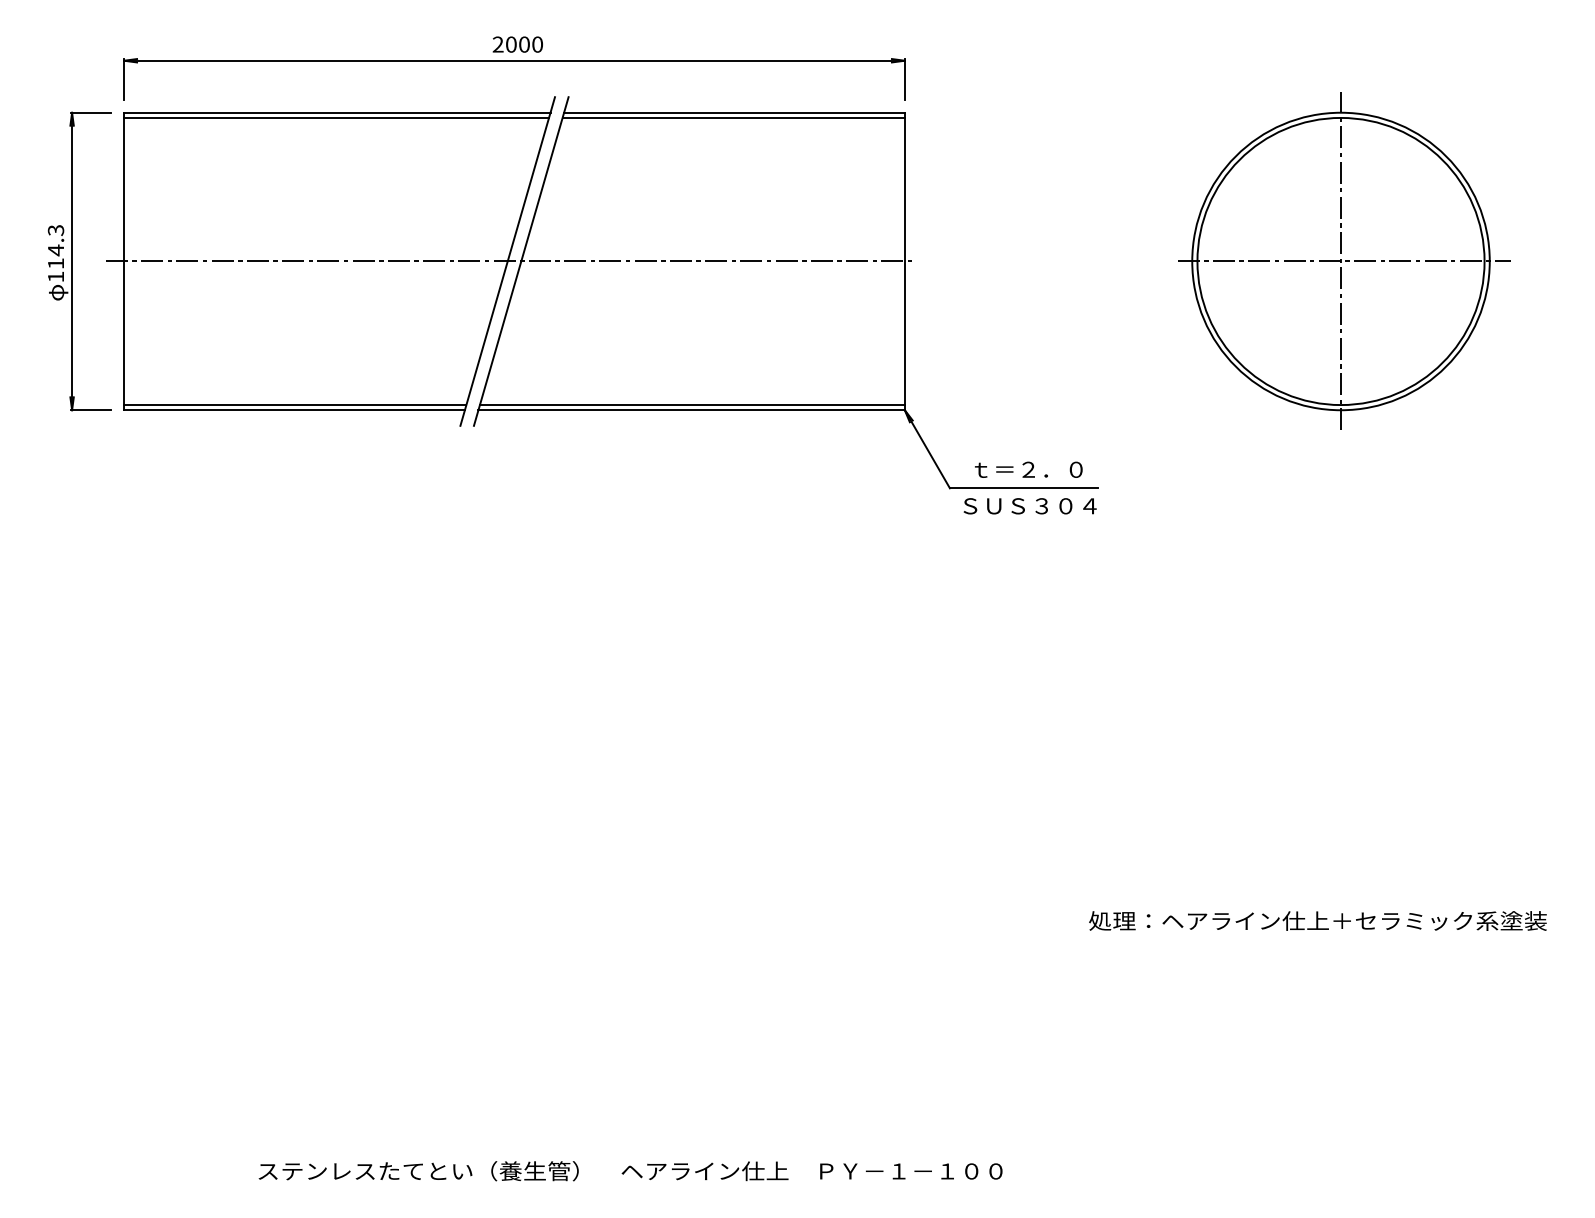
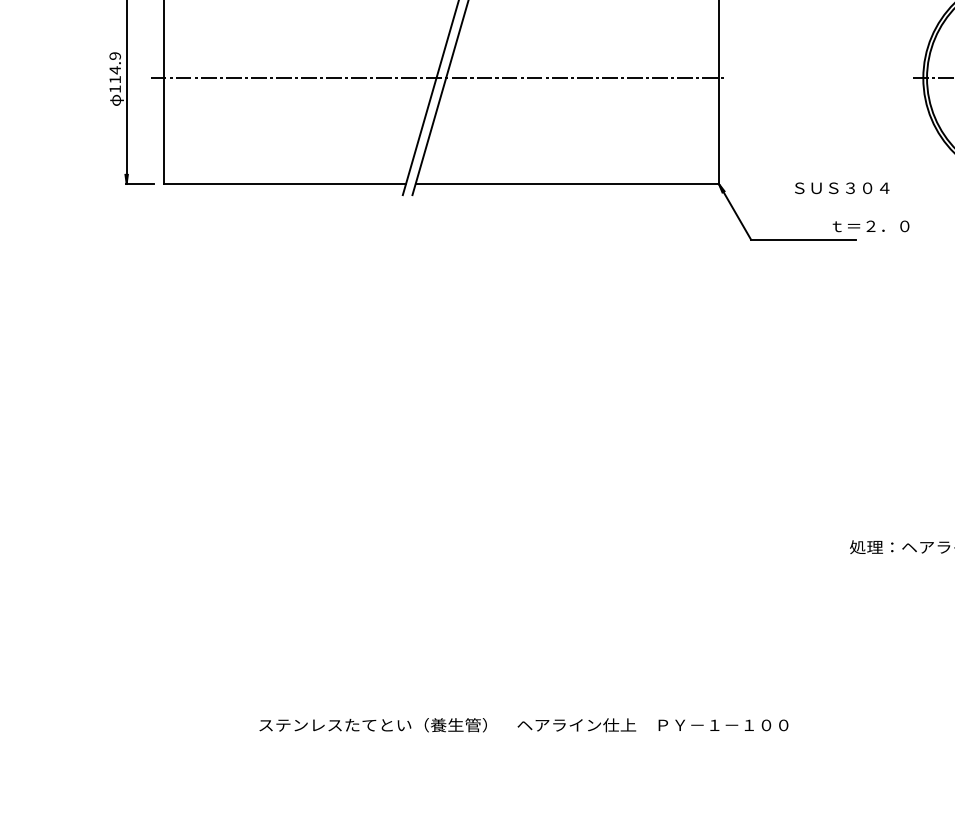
text: (56, 230) -> (115, 56), 114.3 -> 114.9
line: (295, 405) -> (285, 180), removed
line: (691, 405) -> (567, 180), removed
text: (1028, 469) -> (870, 226), moved
text: (1029, 506) -> (841, 188), moved

